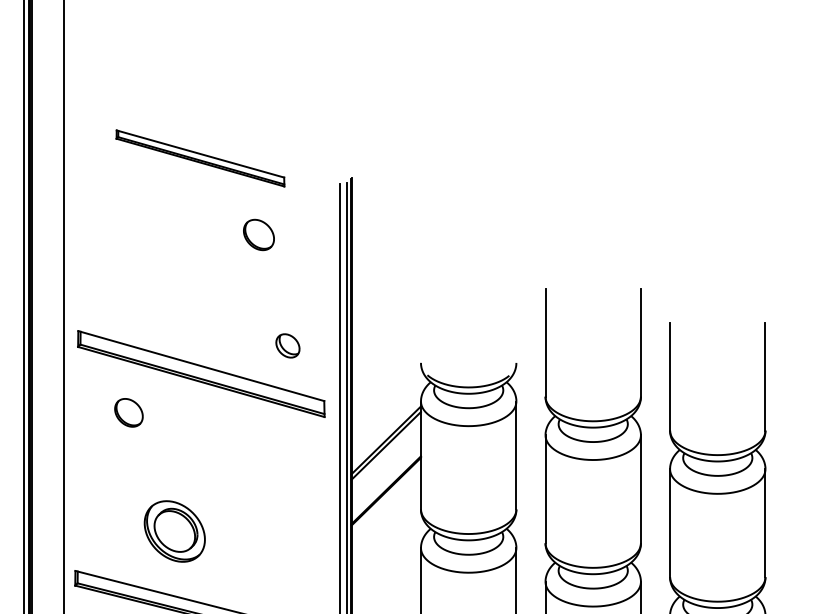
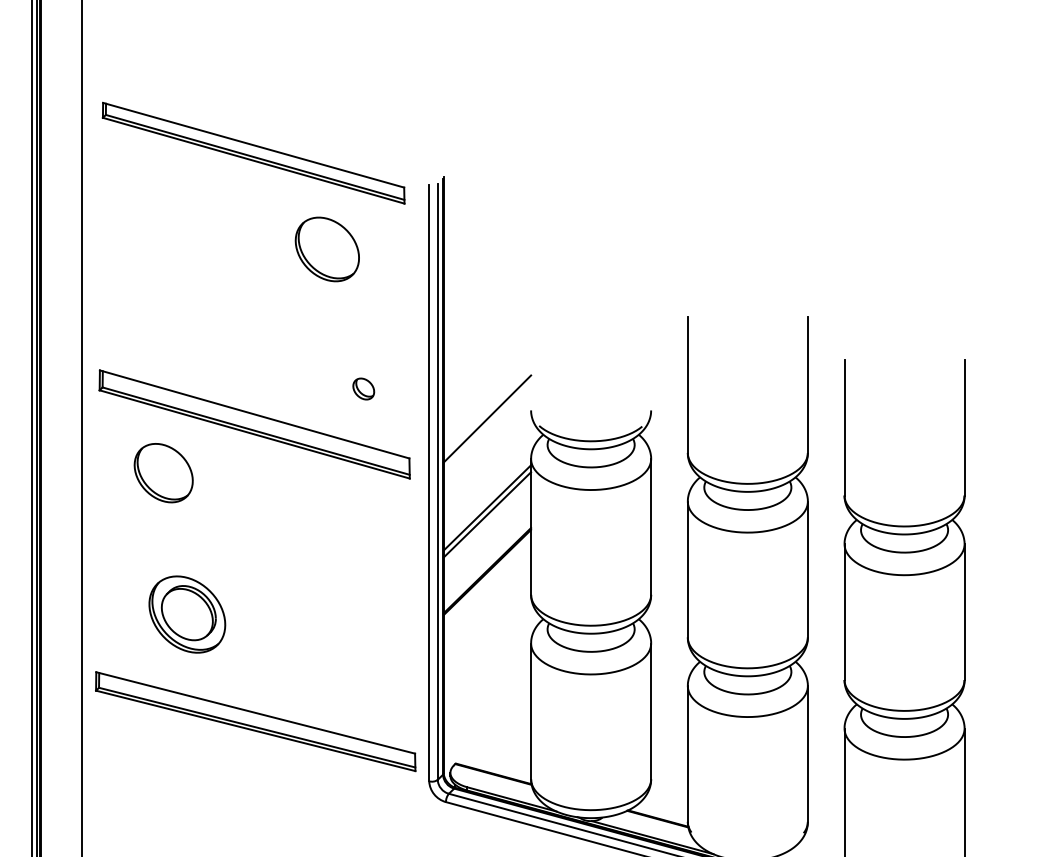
part: (200, 157) -> (253, 152), size x1.43
part: (258, 235) -> (326, 249), size x1.67
part: (287, 345) -> (363, 388), size x0.71
line: (386, 369) -> (487, 418), added
part: (128, 413) -> (163, 473), size x1.67
part: (174, 531) -> (187, 614), moved

